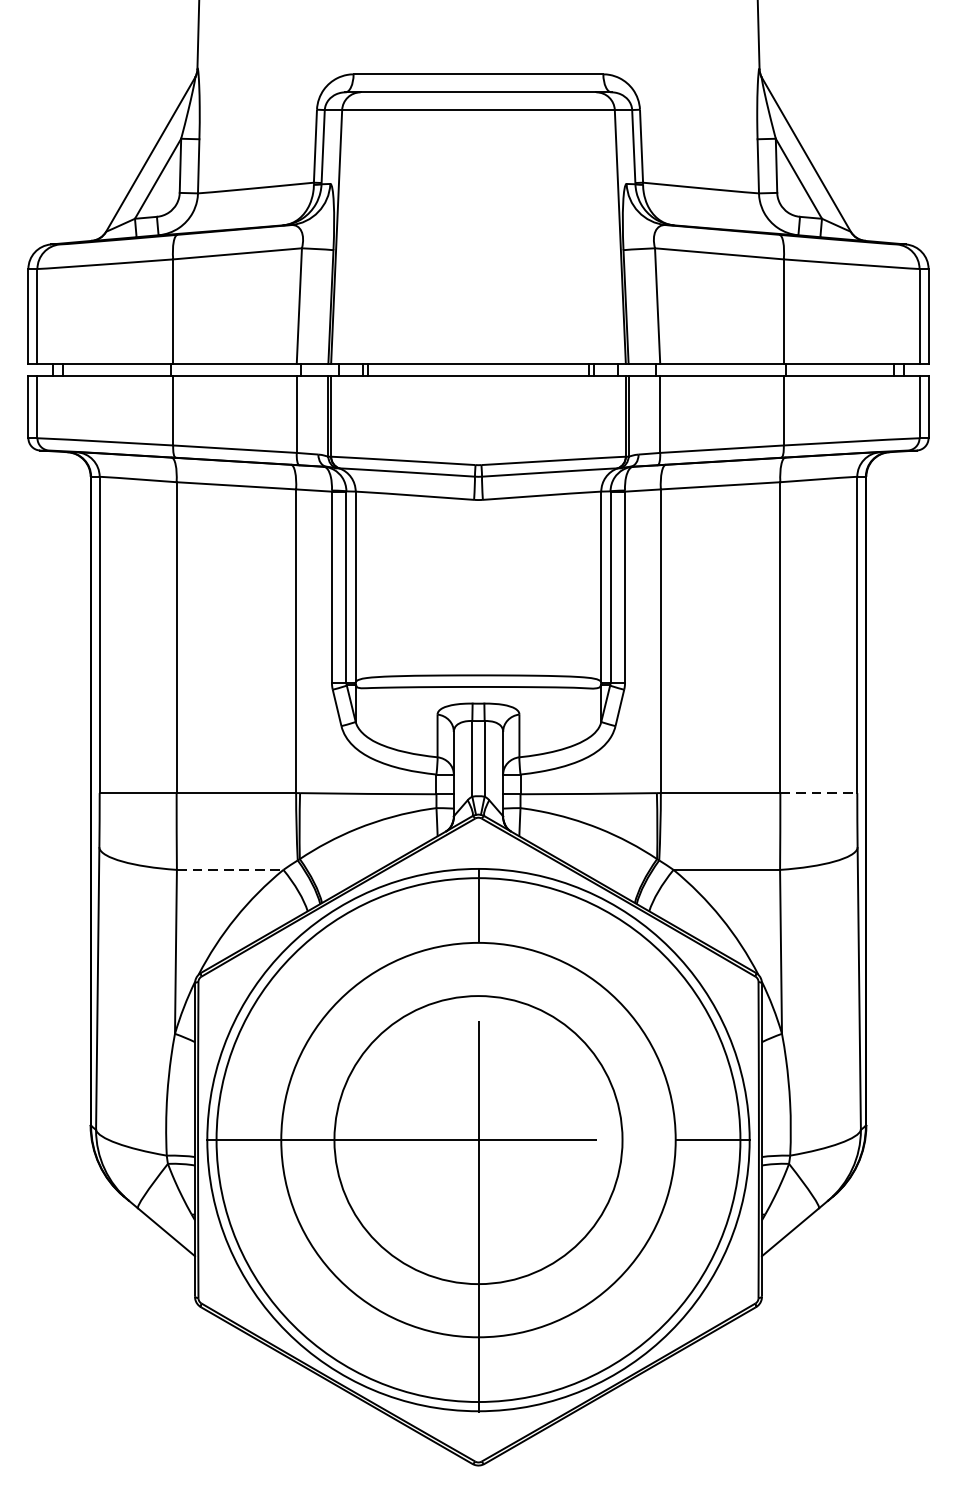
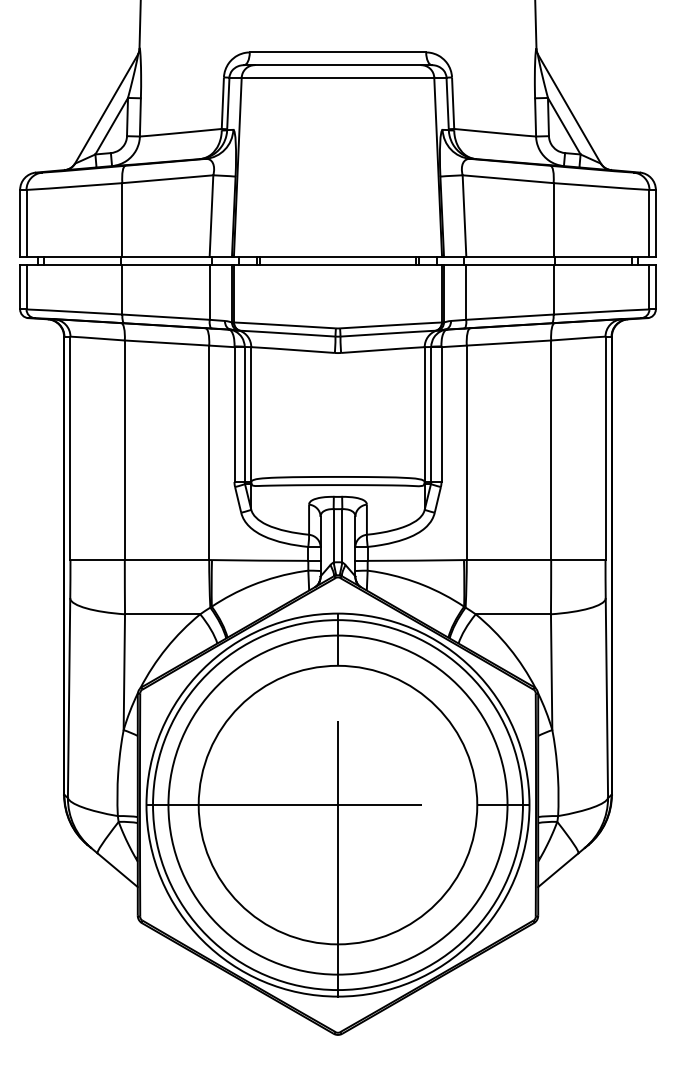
line: (819, 793) -> (578, 560), dashed -> solid
line: (229, 870) -> (162, 614), dashed -> solid
circle: (477, 1139) -> (337, 804), size x1.67

